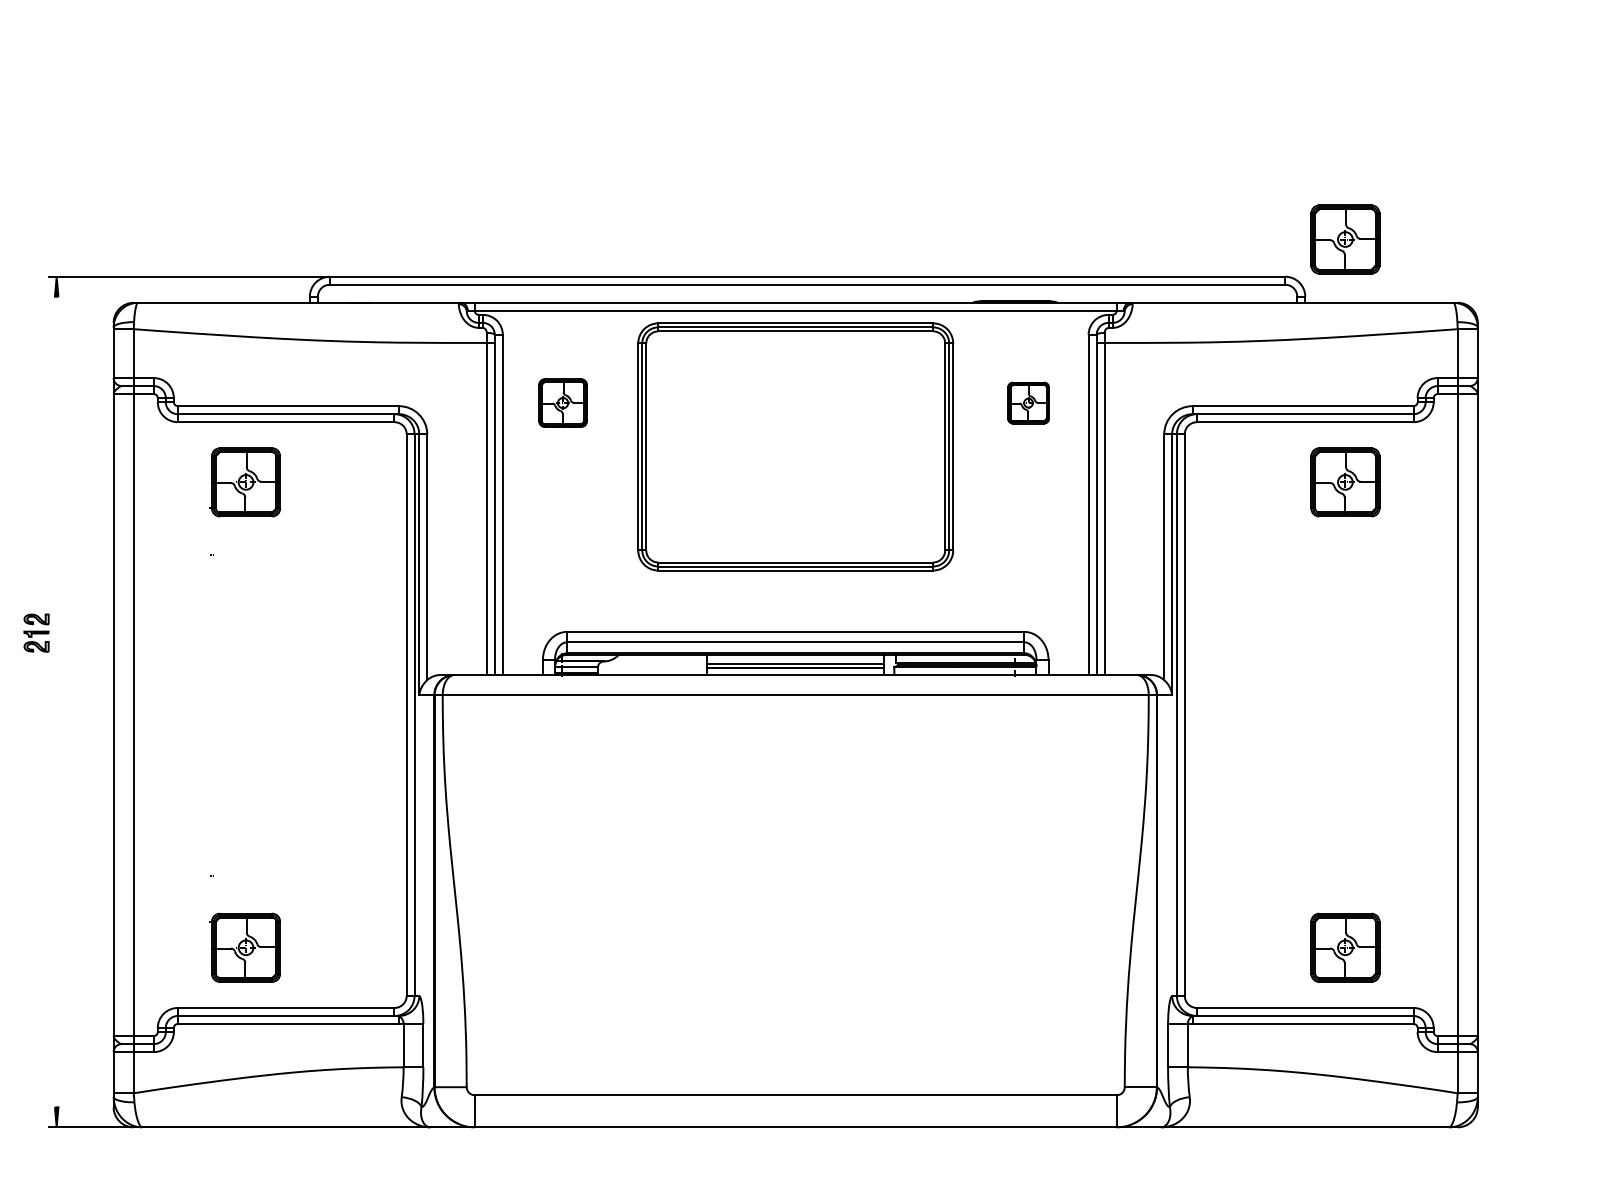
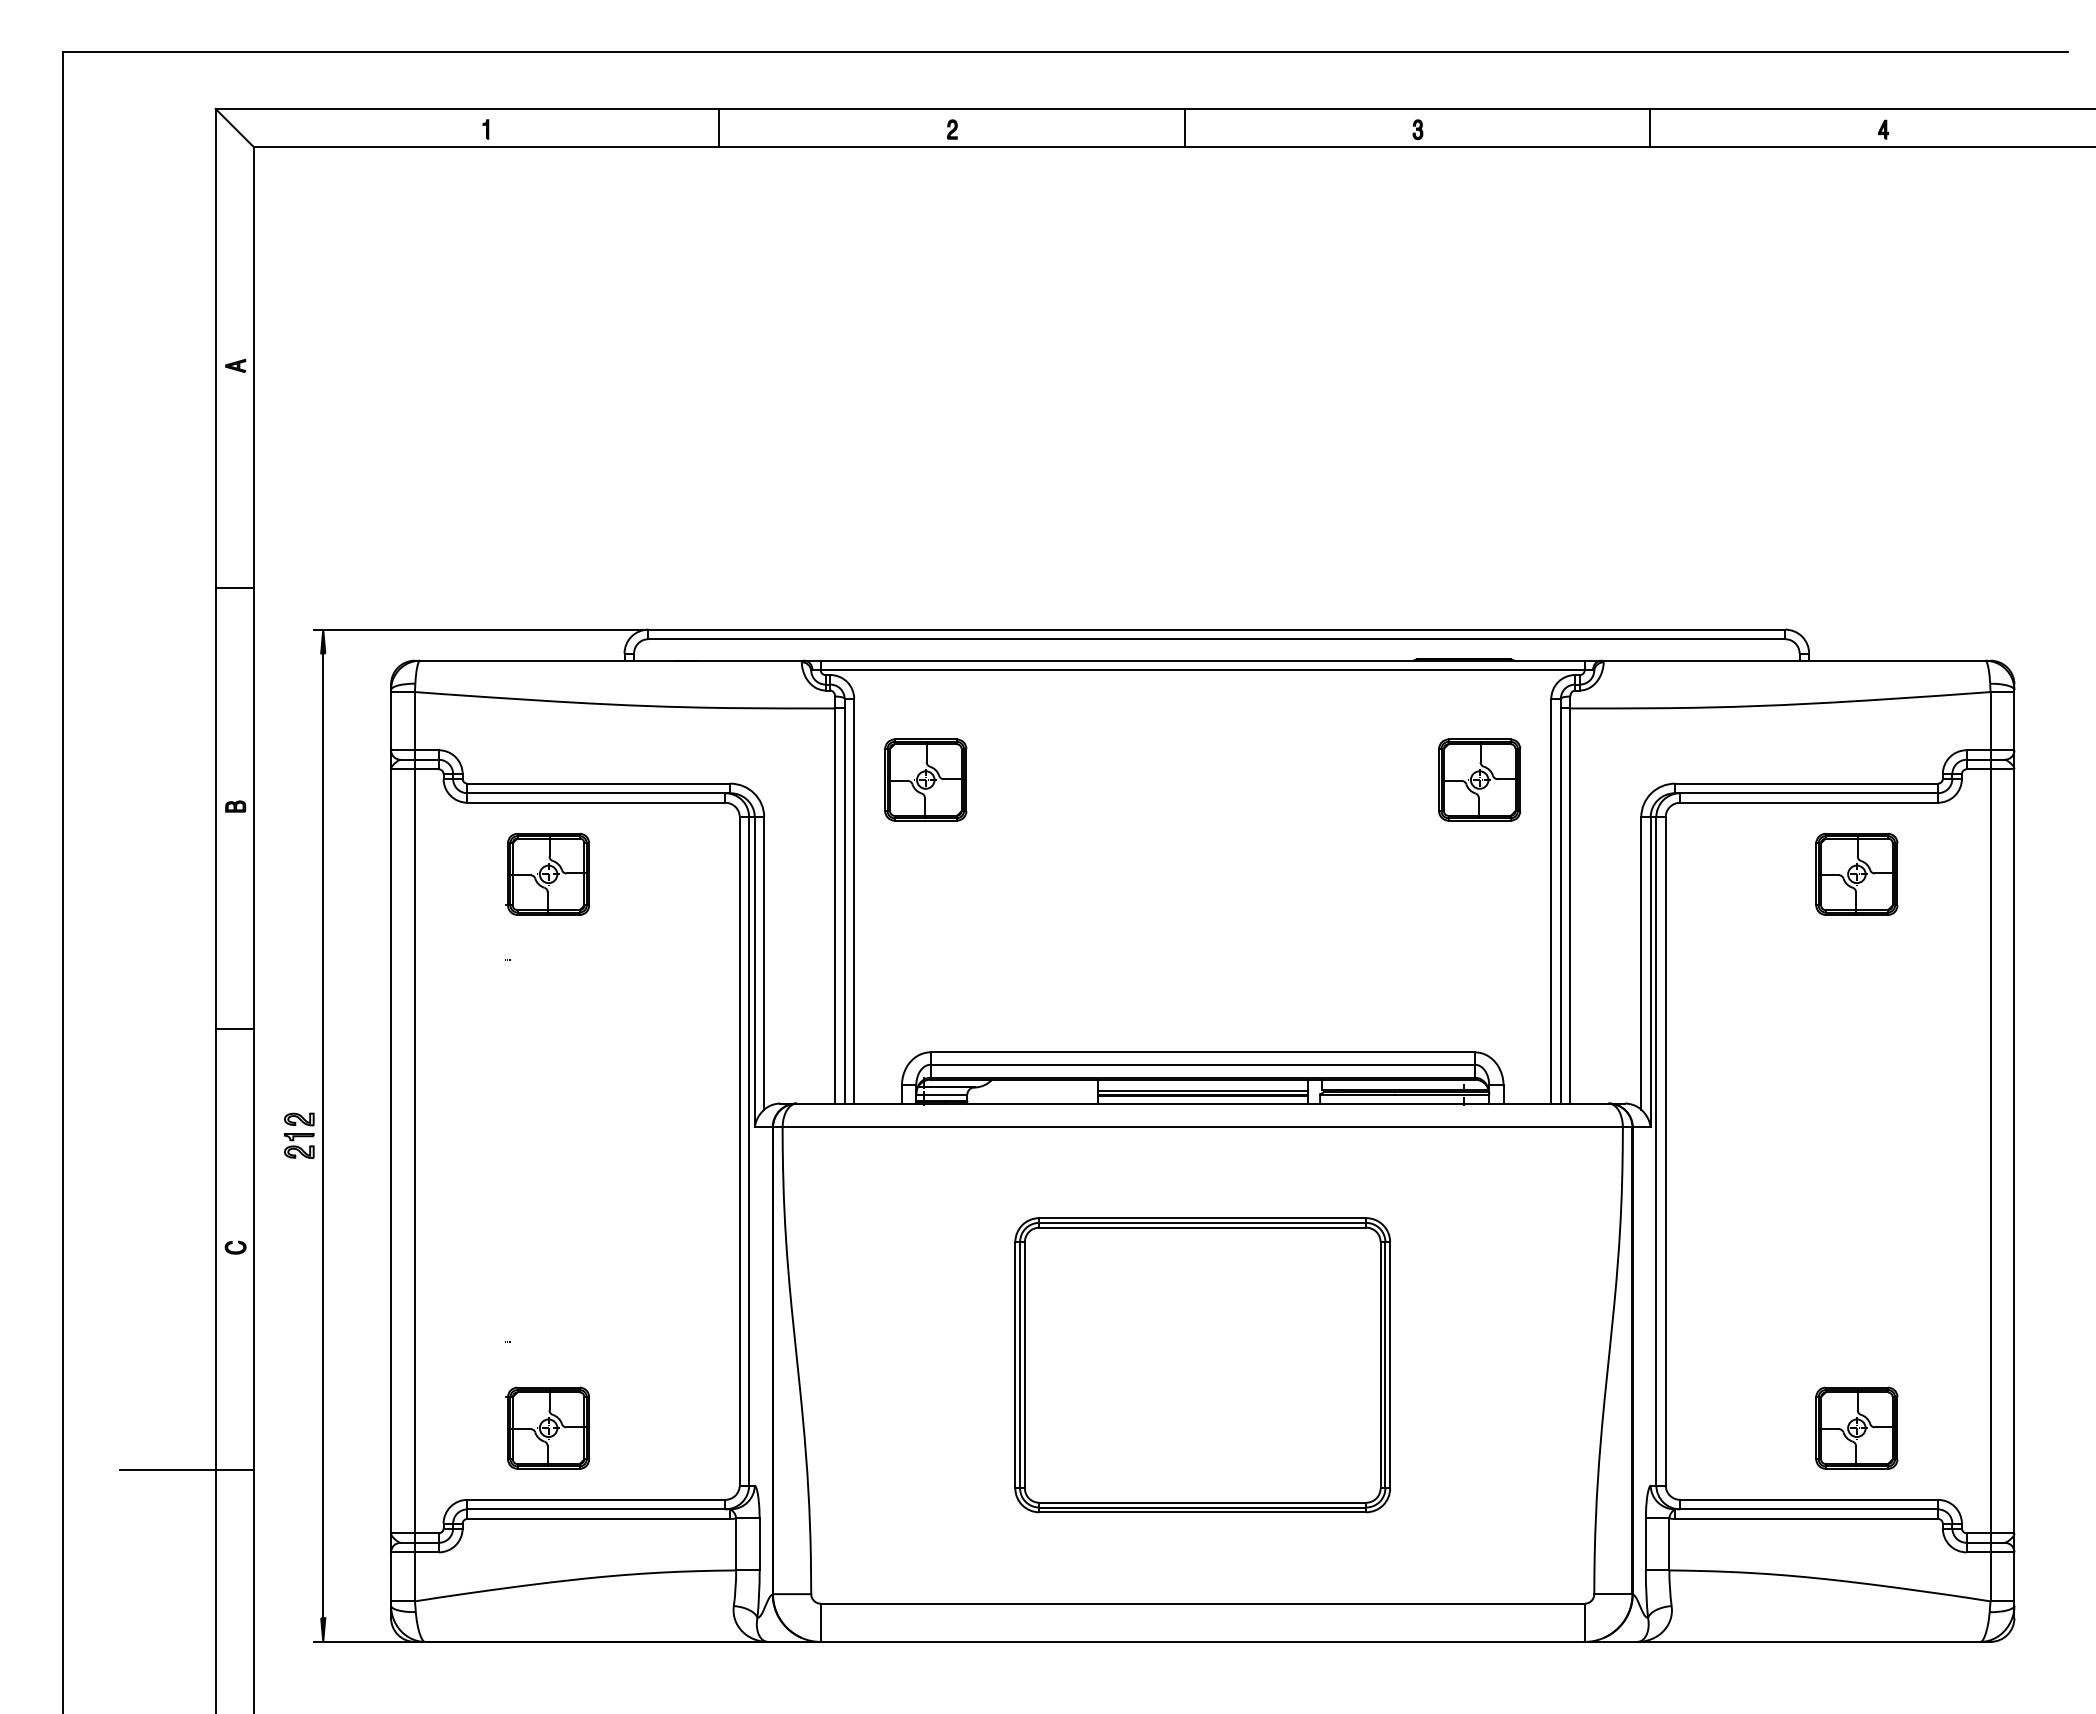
part: (1345, 238) -> (1856, 584), removed
part: (562, 402) -> (925, 779), size x1.43
part: (1028, 402) -> (1479, 779), size x1.67
part: (795, 447) -> (1202, 1365), moved
part: (36, 632) -> (299, 1135), moved
line: (56, 701) -> (323, 1135), added

